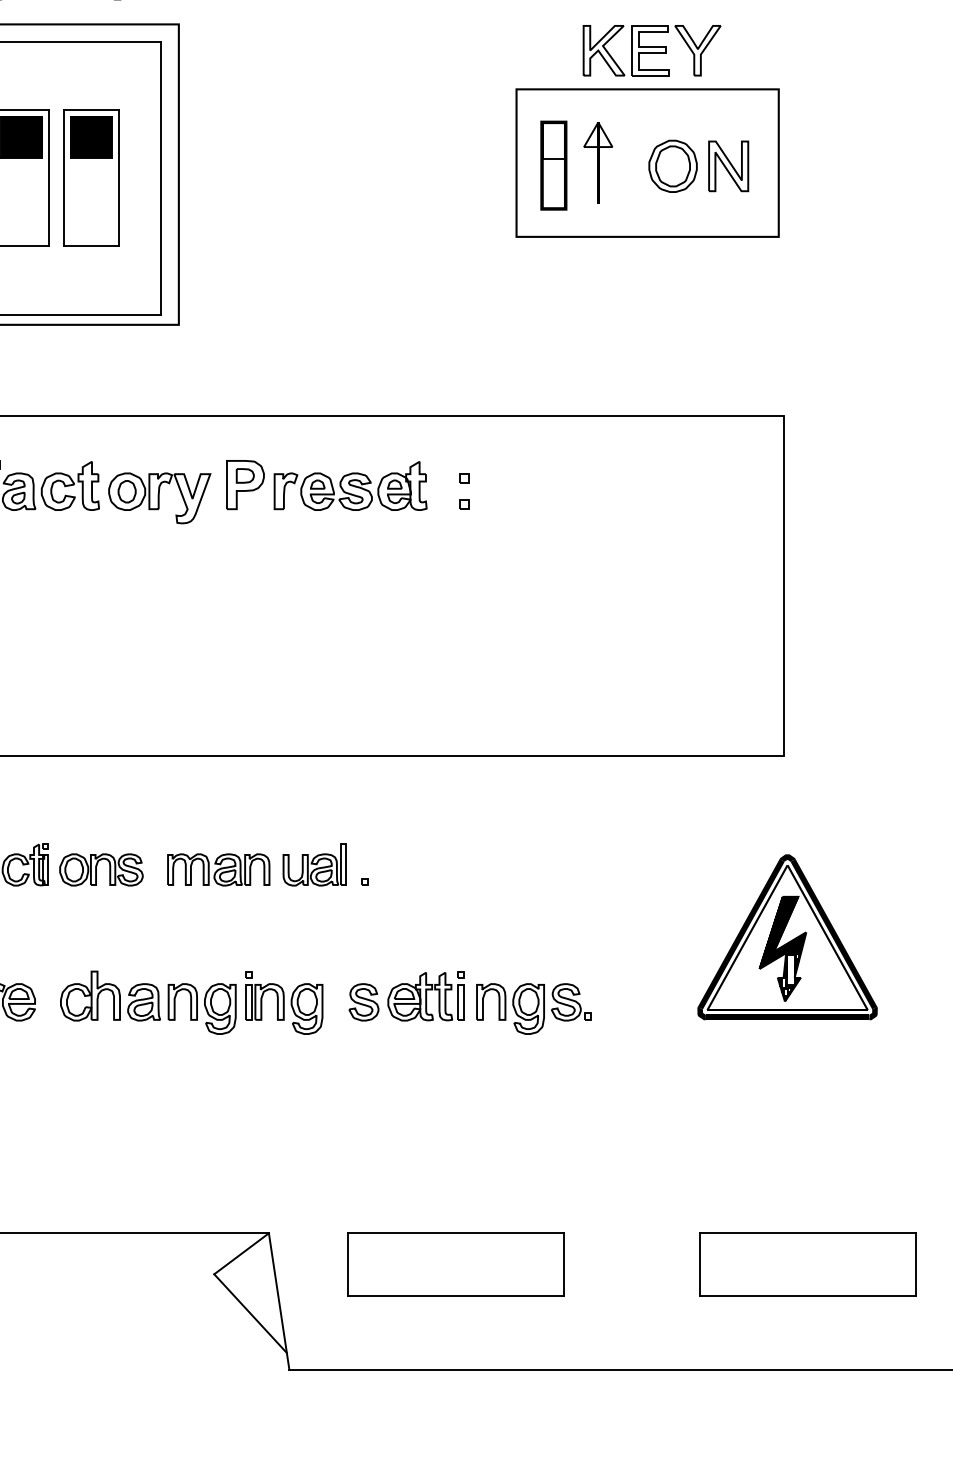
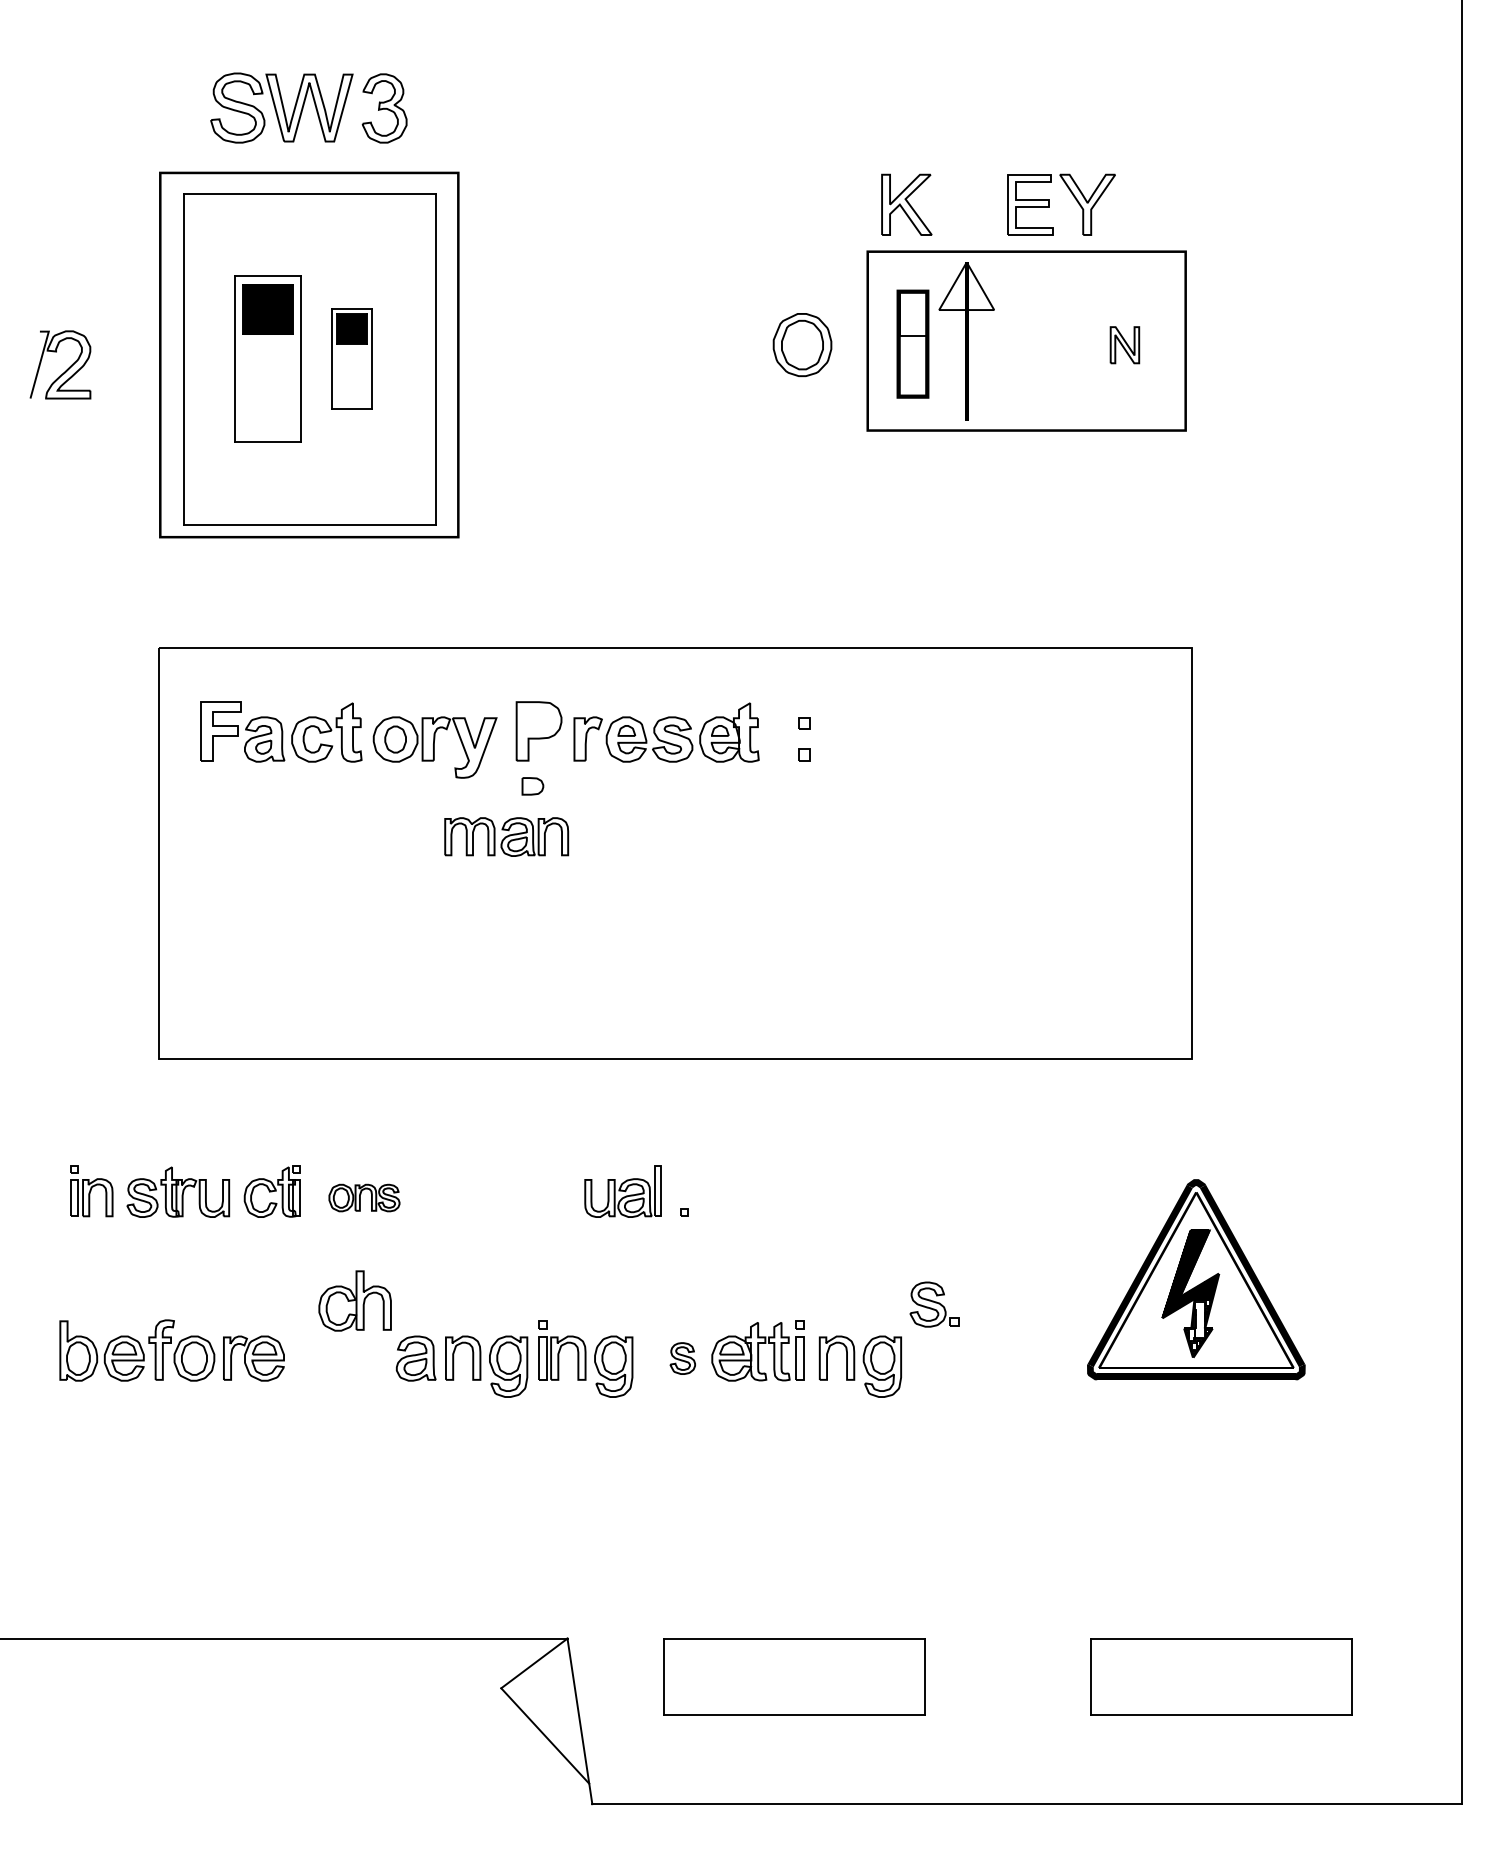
part: (603, 50) -> (906, 204), moved
part: (598, 162) -> (966, 340), size x1.6
part: (673, 166) -> (802, 345), moved
part: (728, 166) -> (1124, 345), size x0.6
part: (90, 177) -> (351, 358), size x0.6
part: (244, 476) -> (532, 786), moved
part: (101, 869) -> (364, 1197), size x0.7
part: (218, 869) -> (506, 836), moved
part: (89, 995) -> (354, 1300), moved
part: (363, 1002) -> (682, 1358), size x0.7
part: (571, 1002) -> (934, 1304), moved

